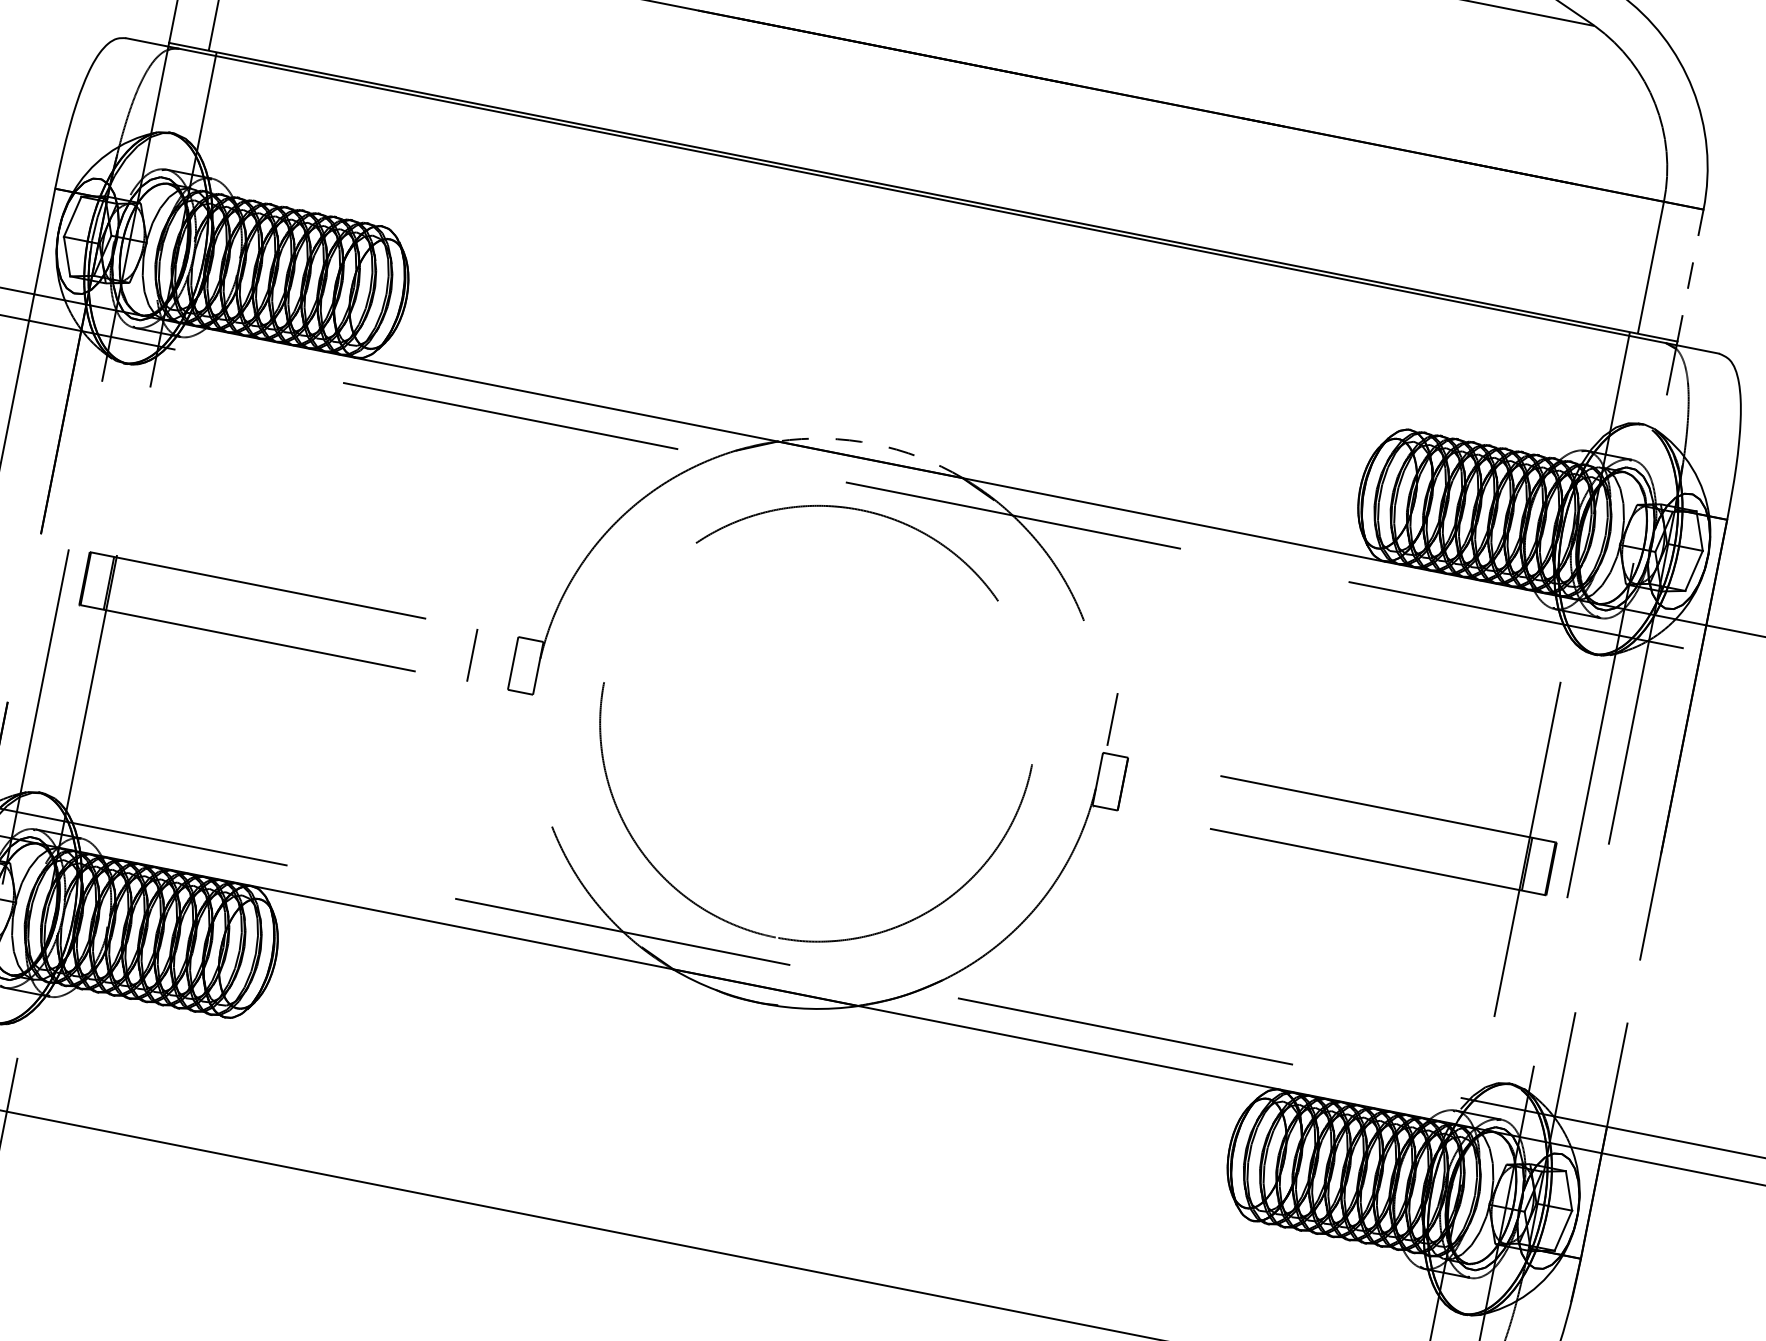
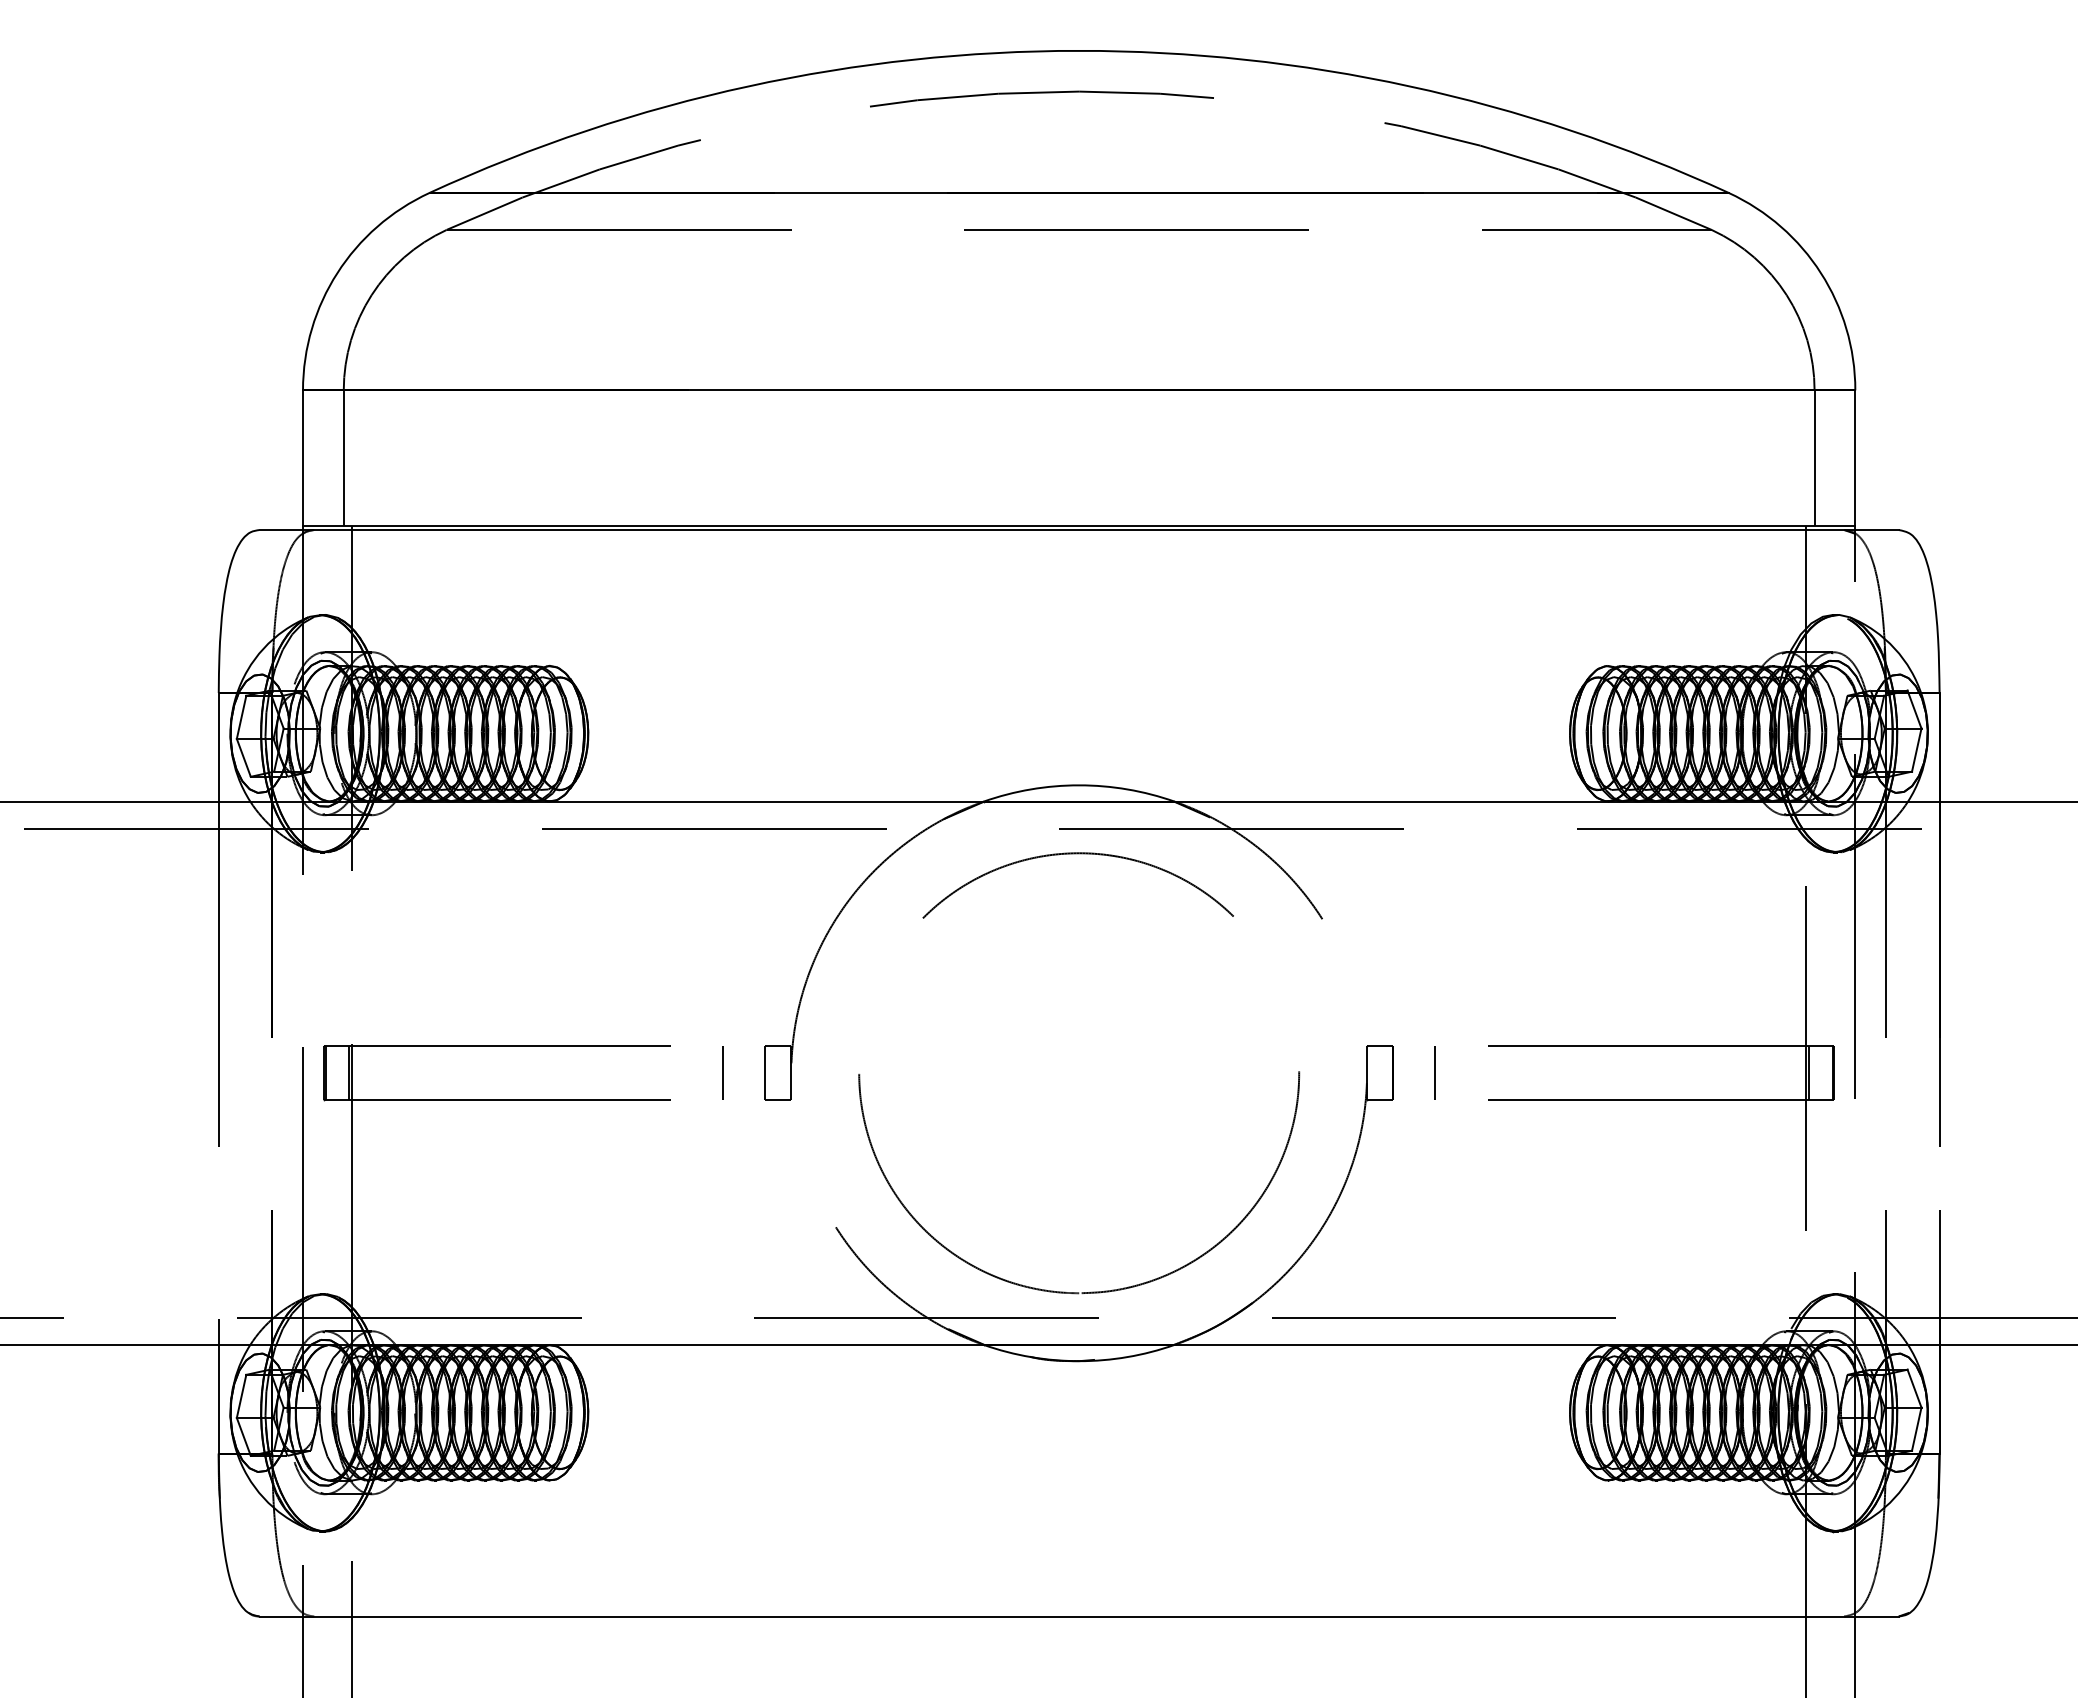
line: (1690, 275) -> (1855, 458), dashed -> solid
arc: (873, 444) -> (1079, 785), dashed -> solid
line: (1112, 718) -> (1434, 1072), moved

